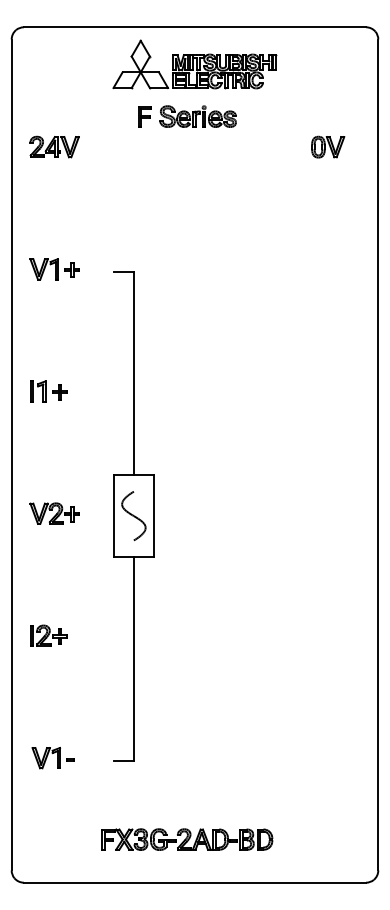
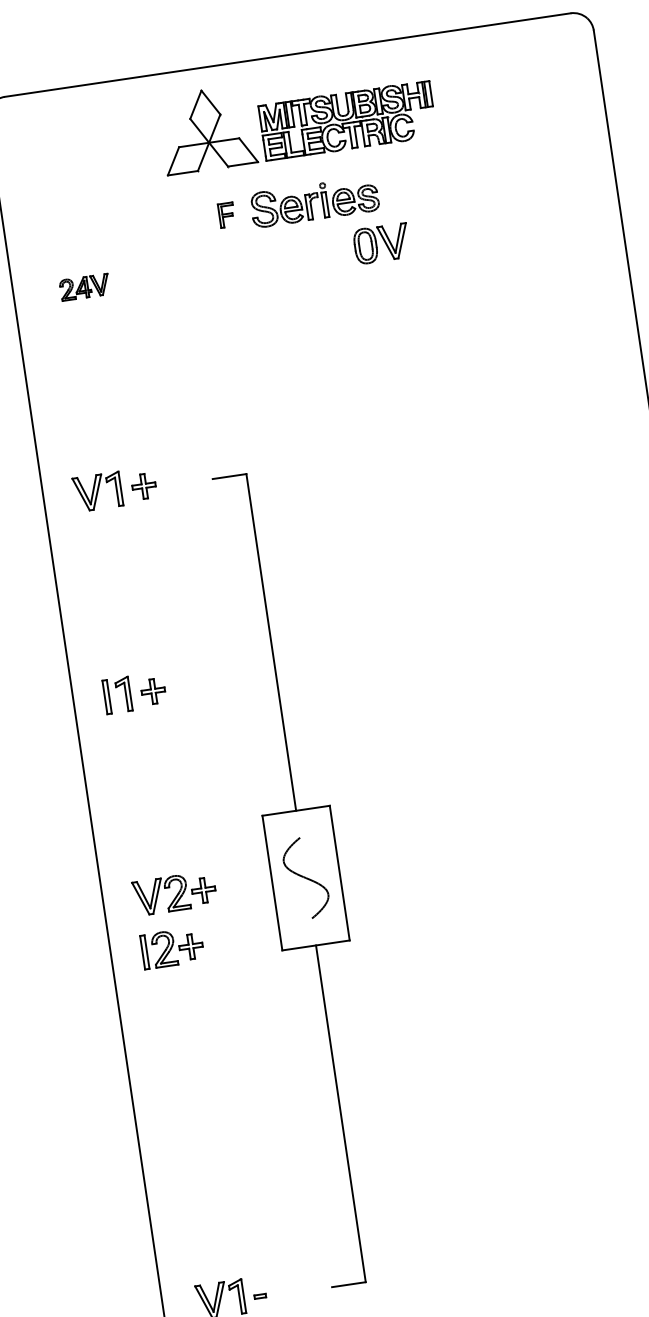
part: (144, 116) -> (226, 214), size x0.7
part: (54, 146) -> (84, 286), size x0.6
part: (328, 146) -> (382, 242), moved
part: (48, 635) -> (172, 947), moved

